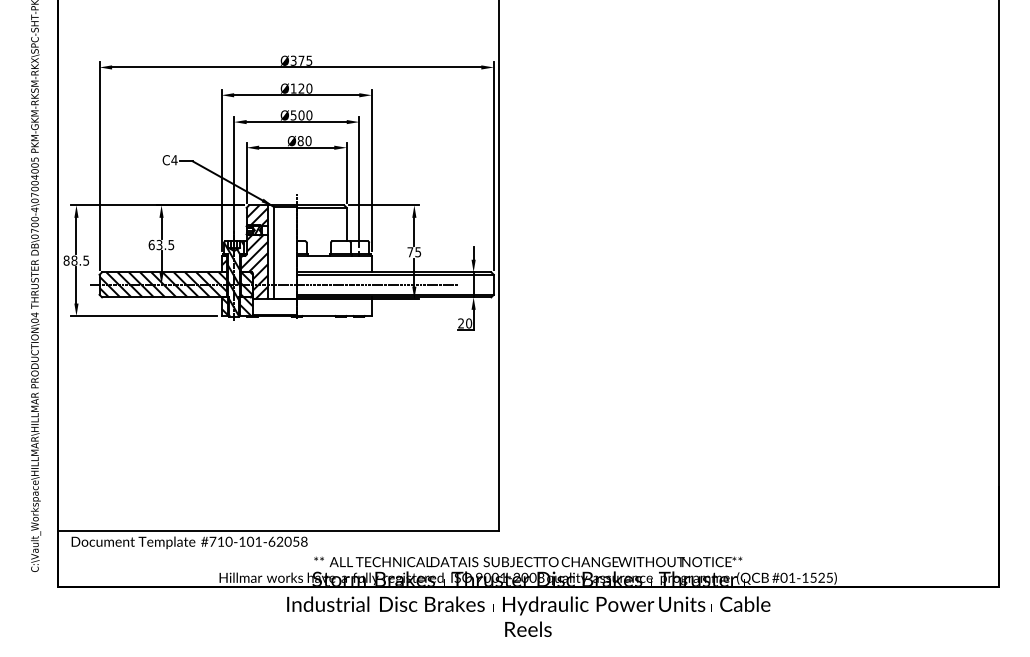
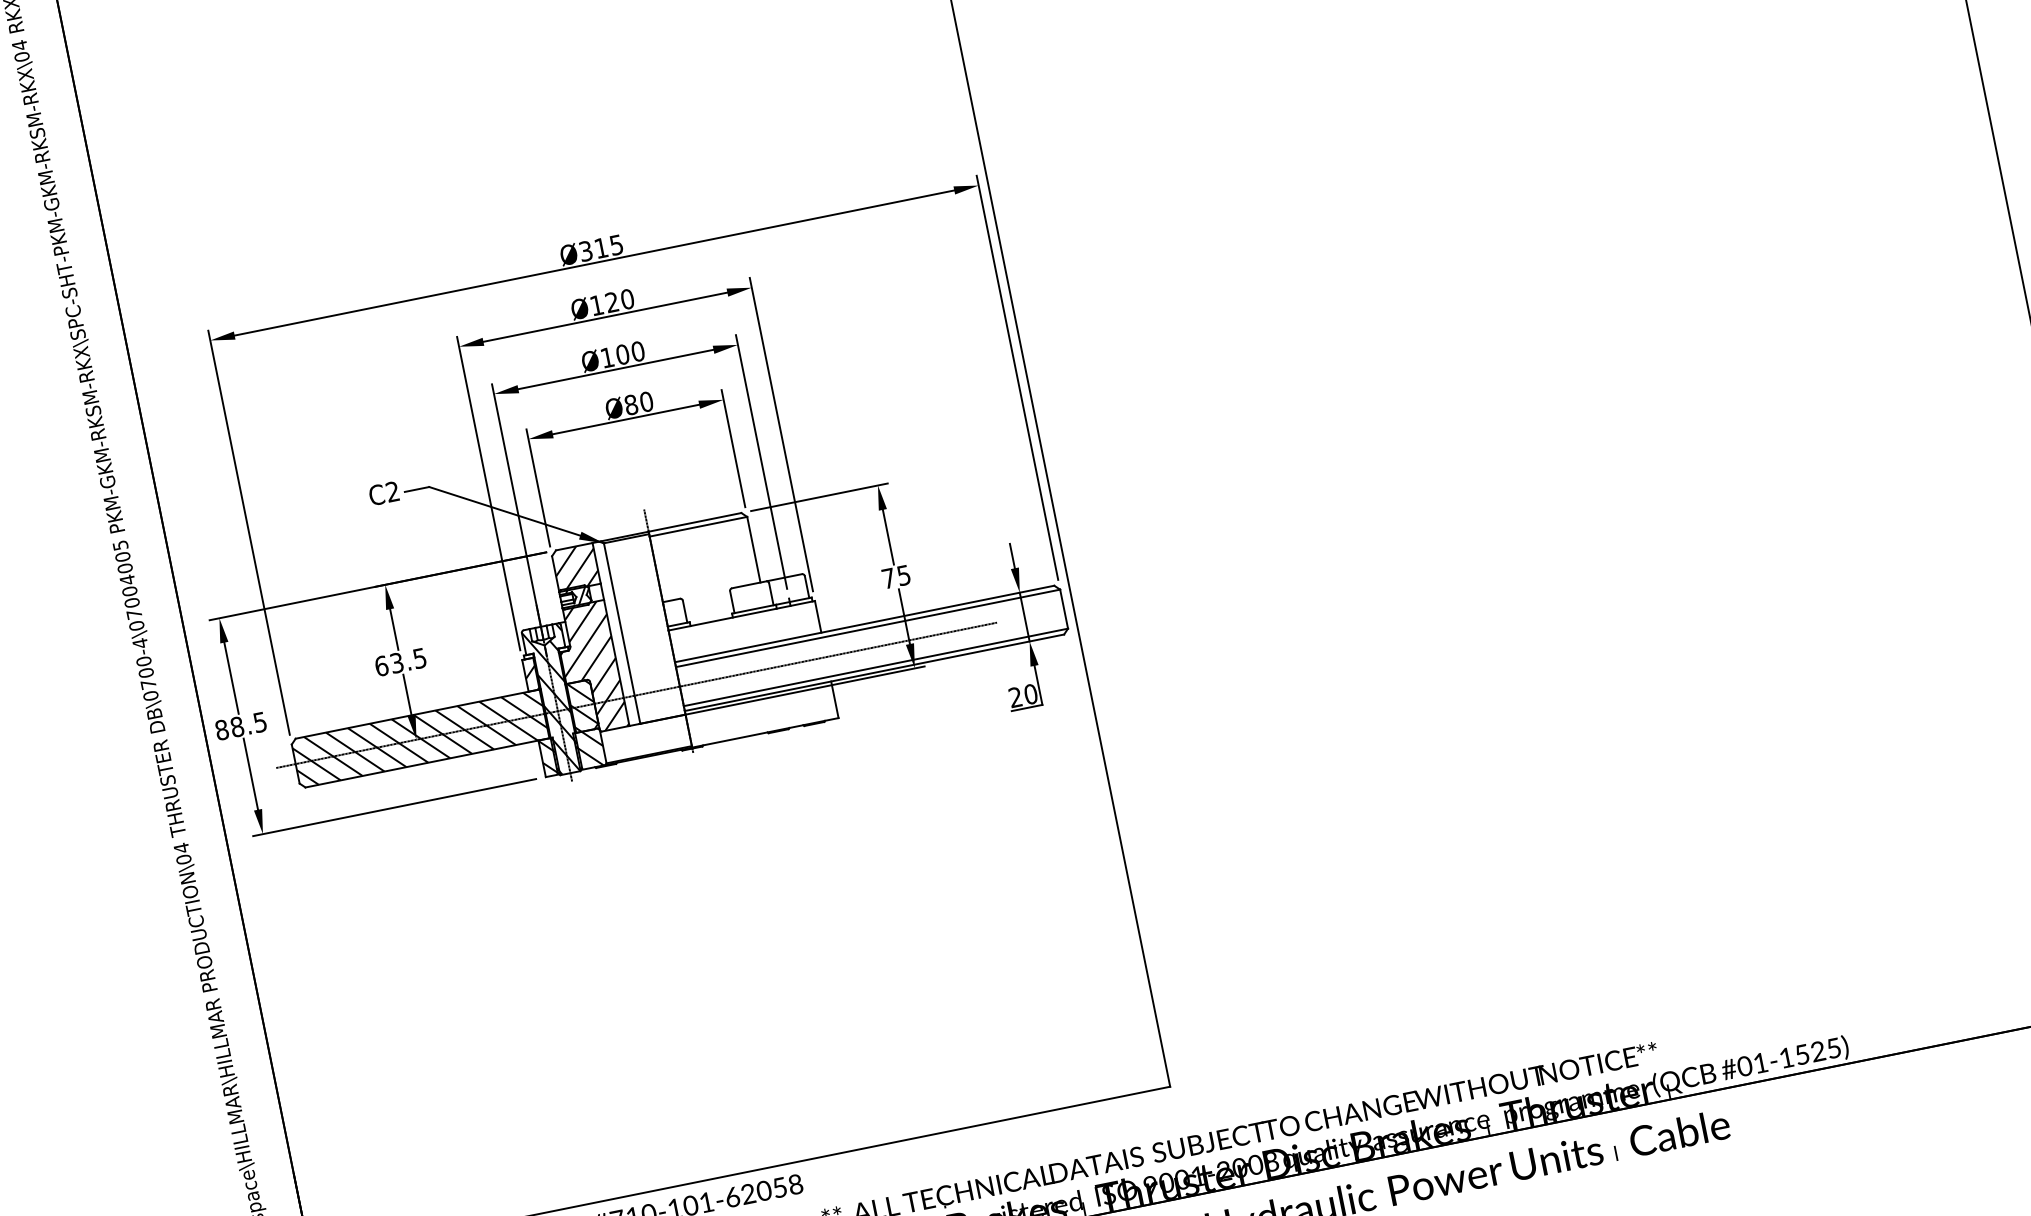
text: (301, 60) -> (601, 247), Ø375 -> Ø315
text: (293, 115) -> (607, 357), Ø500 -> Ø100
text: (174, 160) -> (392, 492), C4 -> C2

